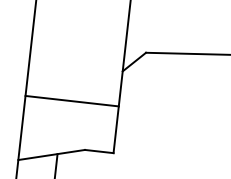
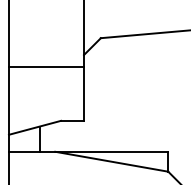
line: (72, 101) -> (46, 67), moved

